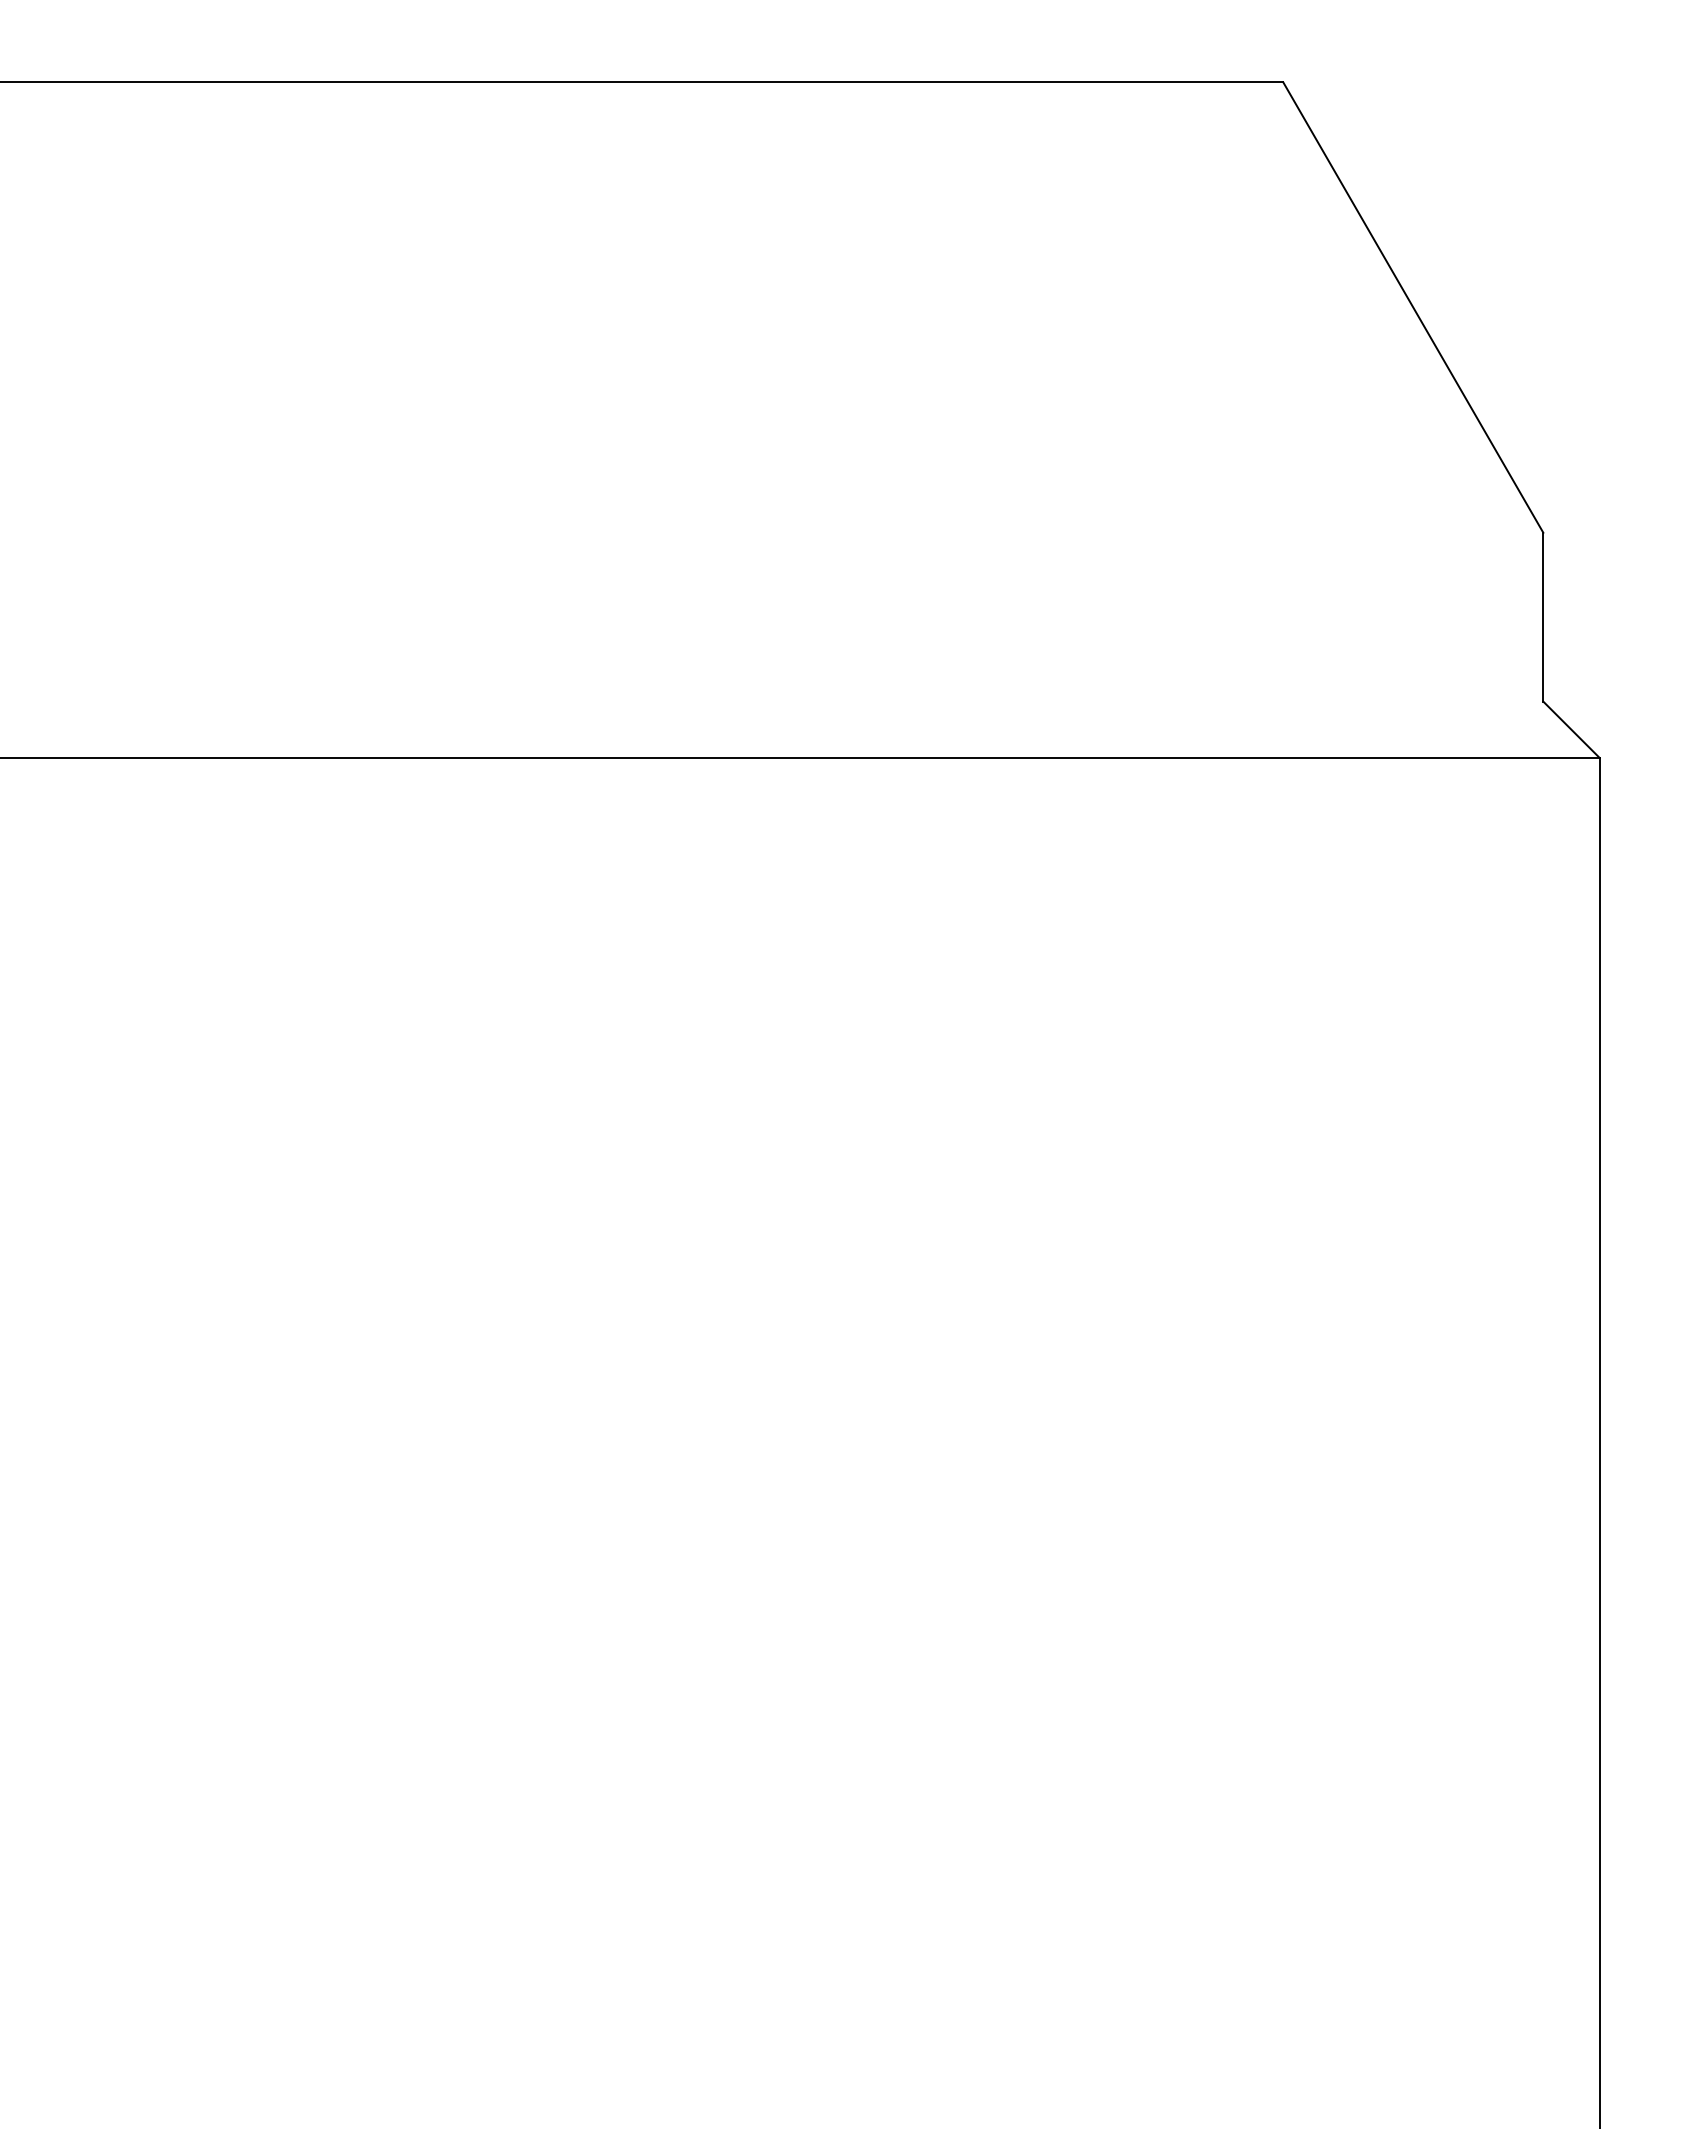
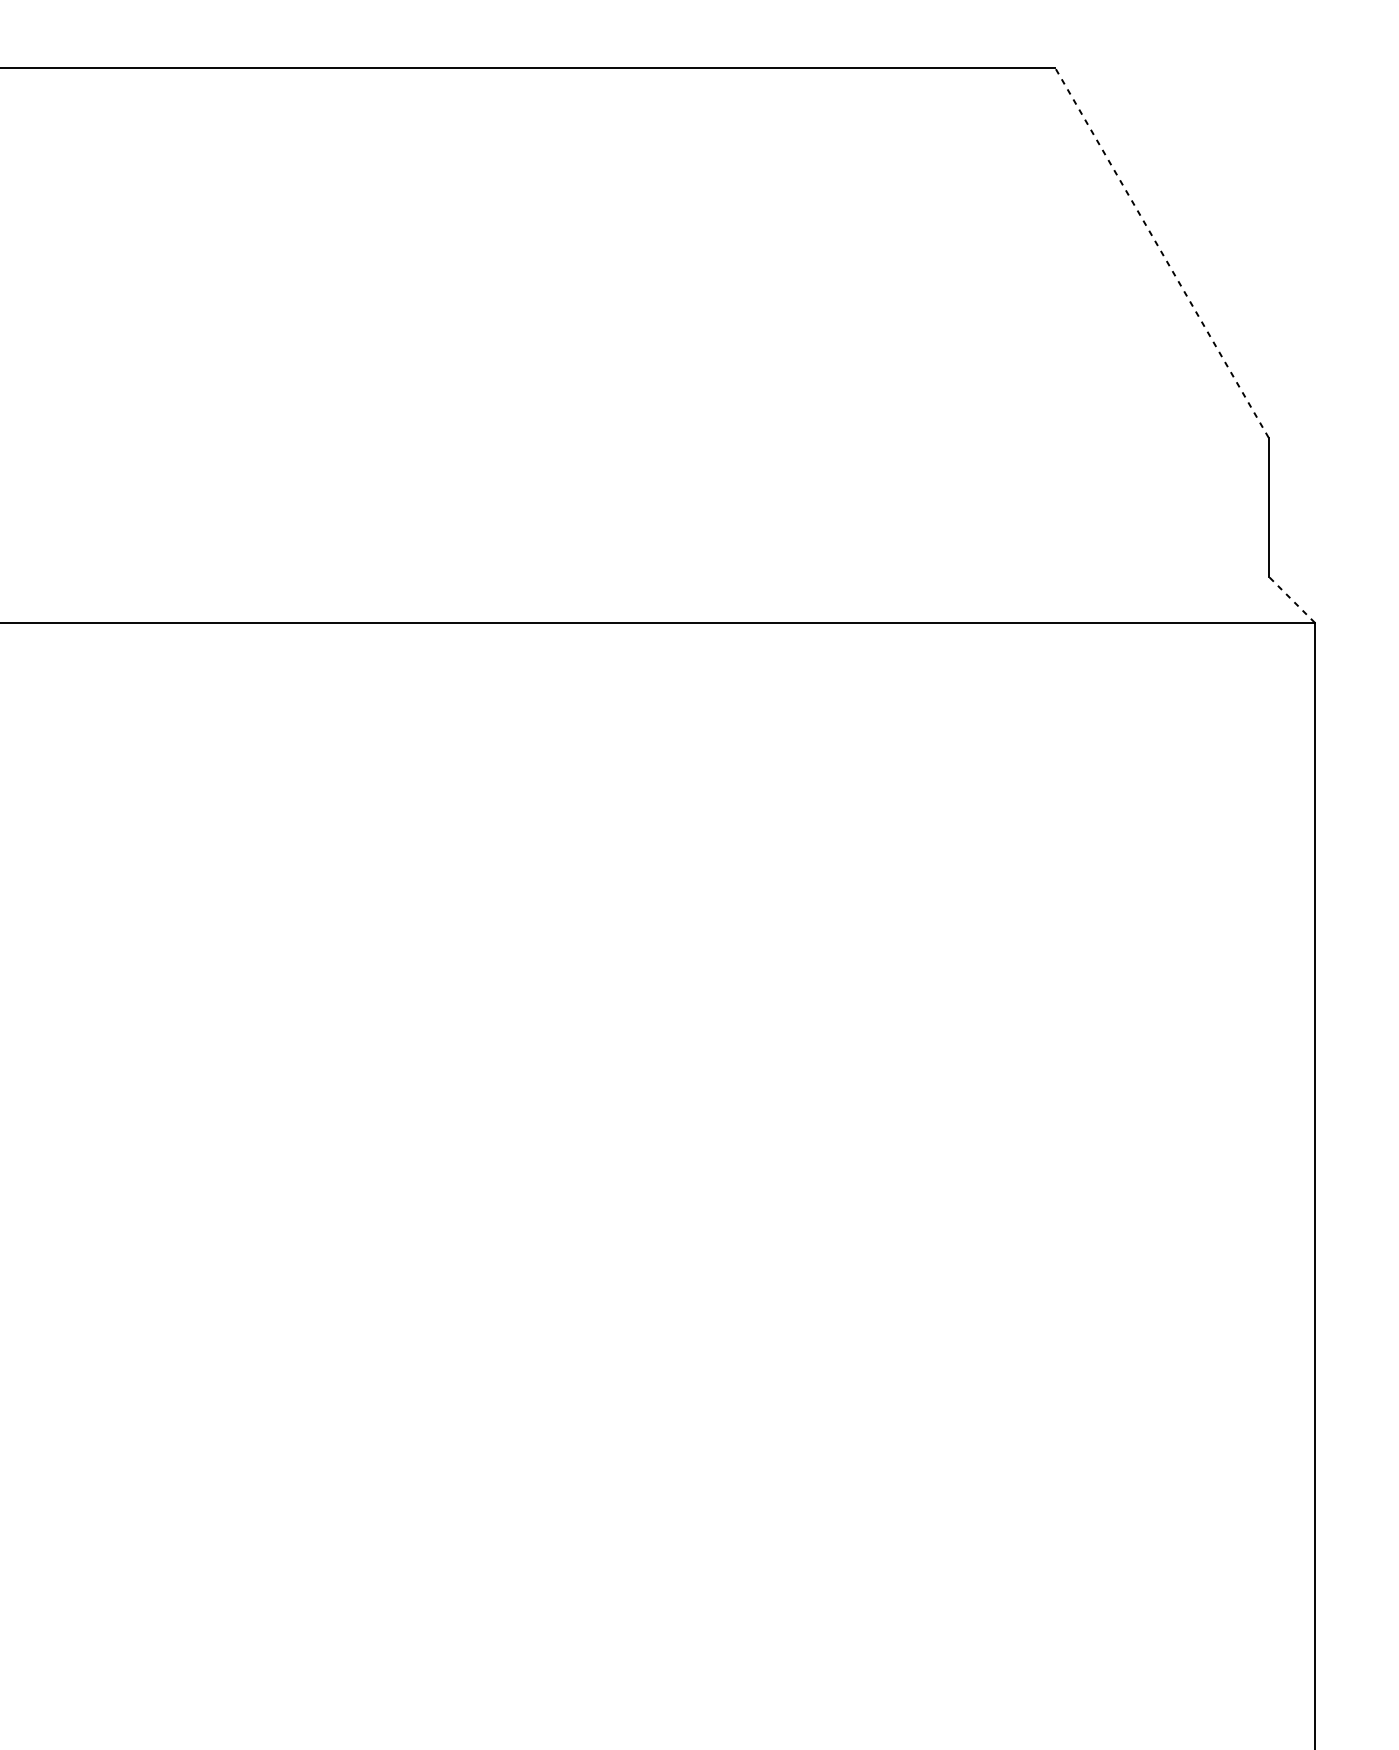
line: (1413, 307) -> (1161, 252), solid -> dashed
line: (1571, 729) -> (1291, 599), solid -> dashed

